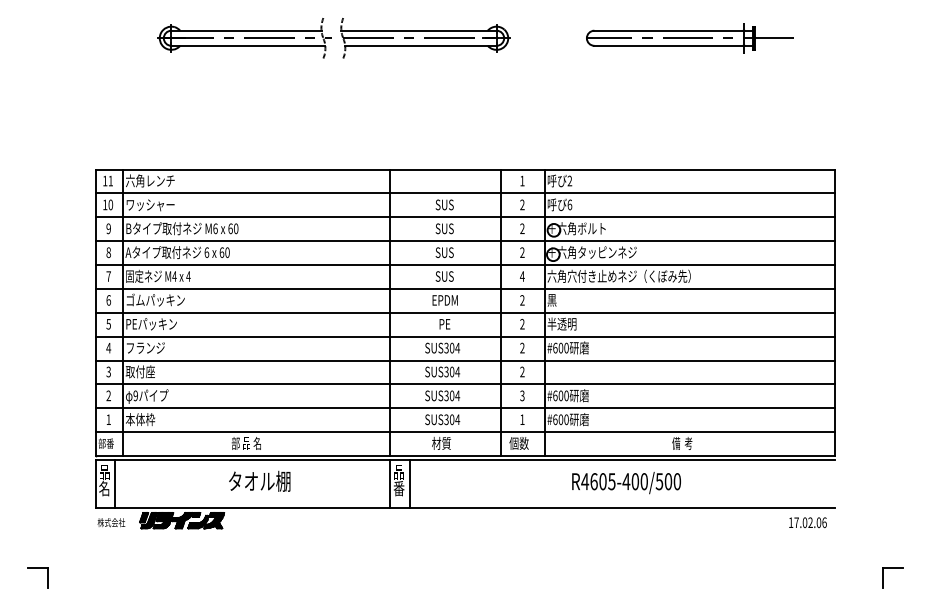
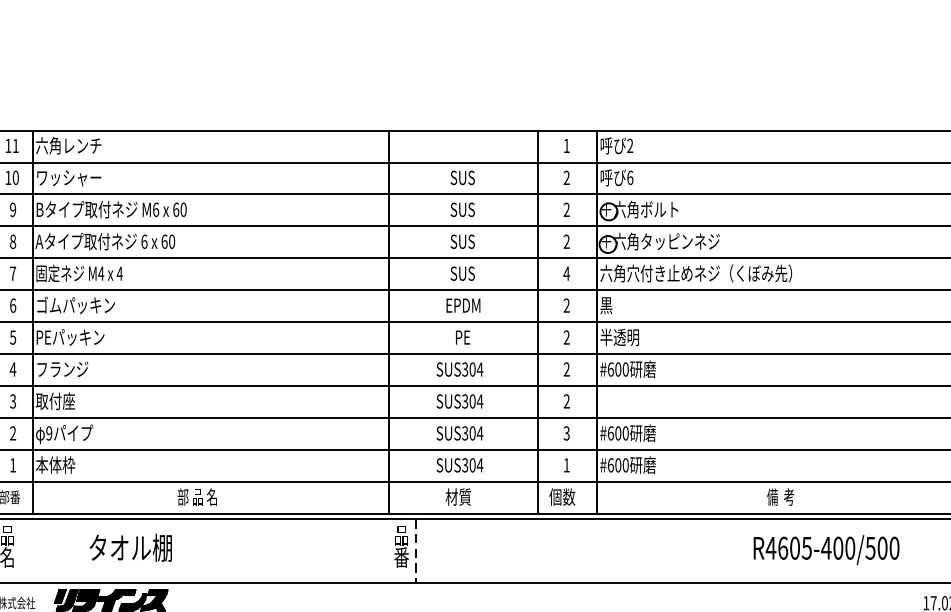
text: (259, 480) -> (130, 546), moved
line: (115, 483) -> (22, 550), removed
line: (389, 483) -> (388, 550), removed
line: (409, 483) -> (415, 550), solid -> dashed
text: (626, 483) -> (826, 550), moved

